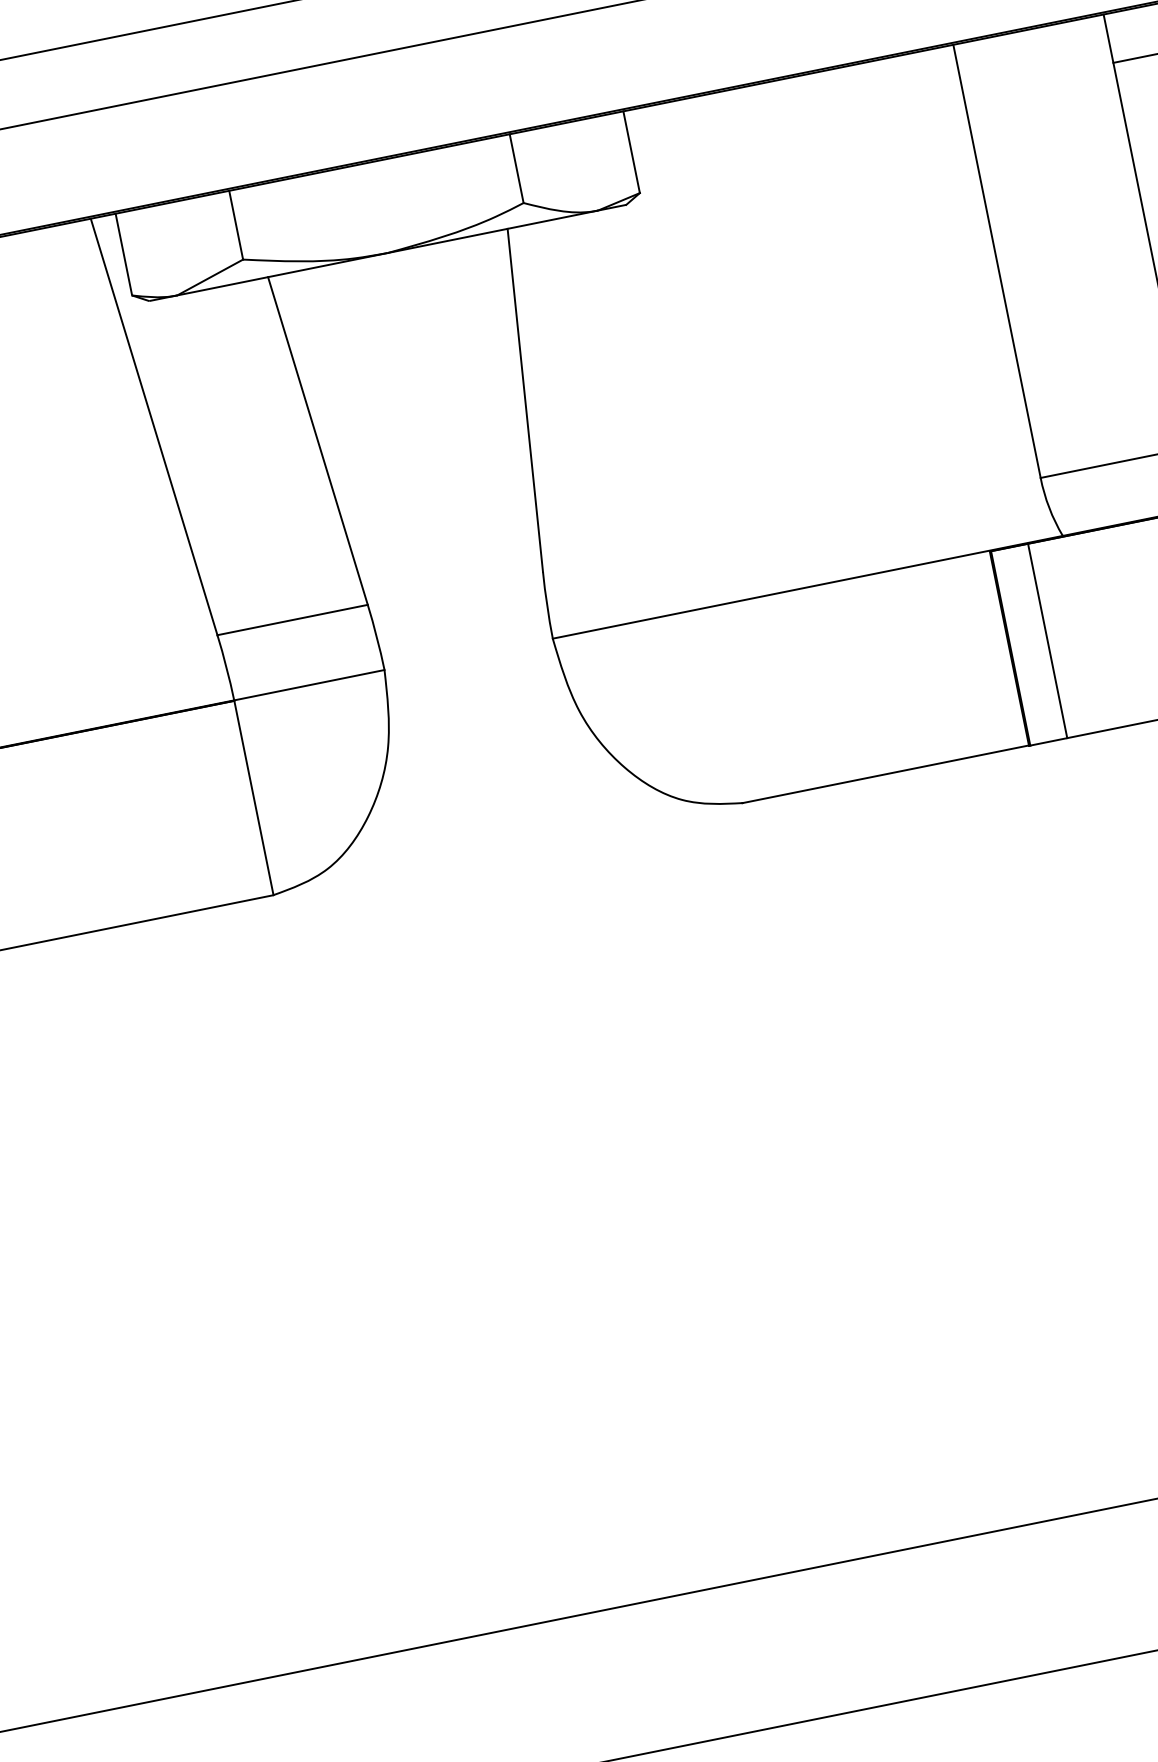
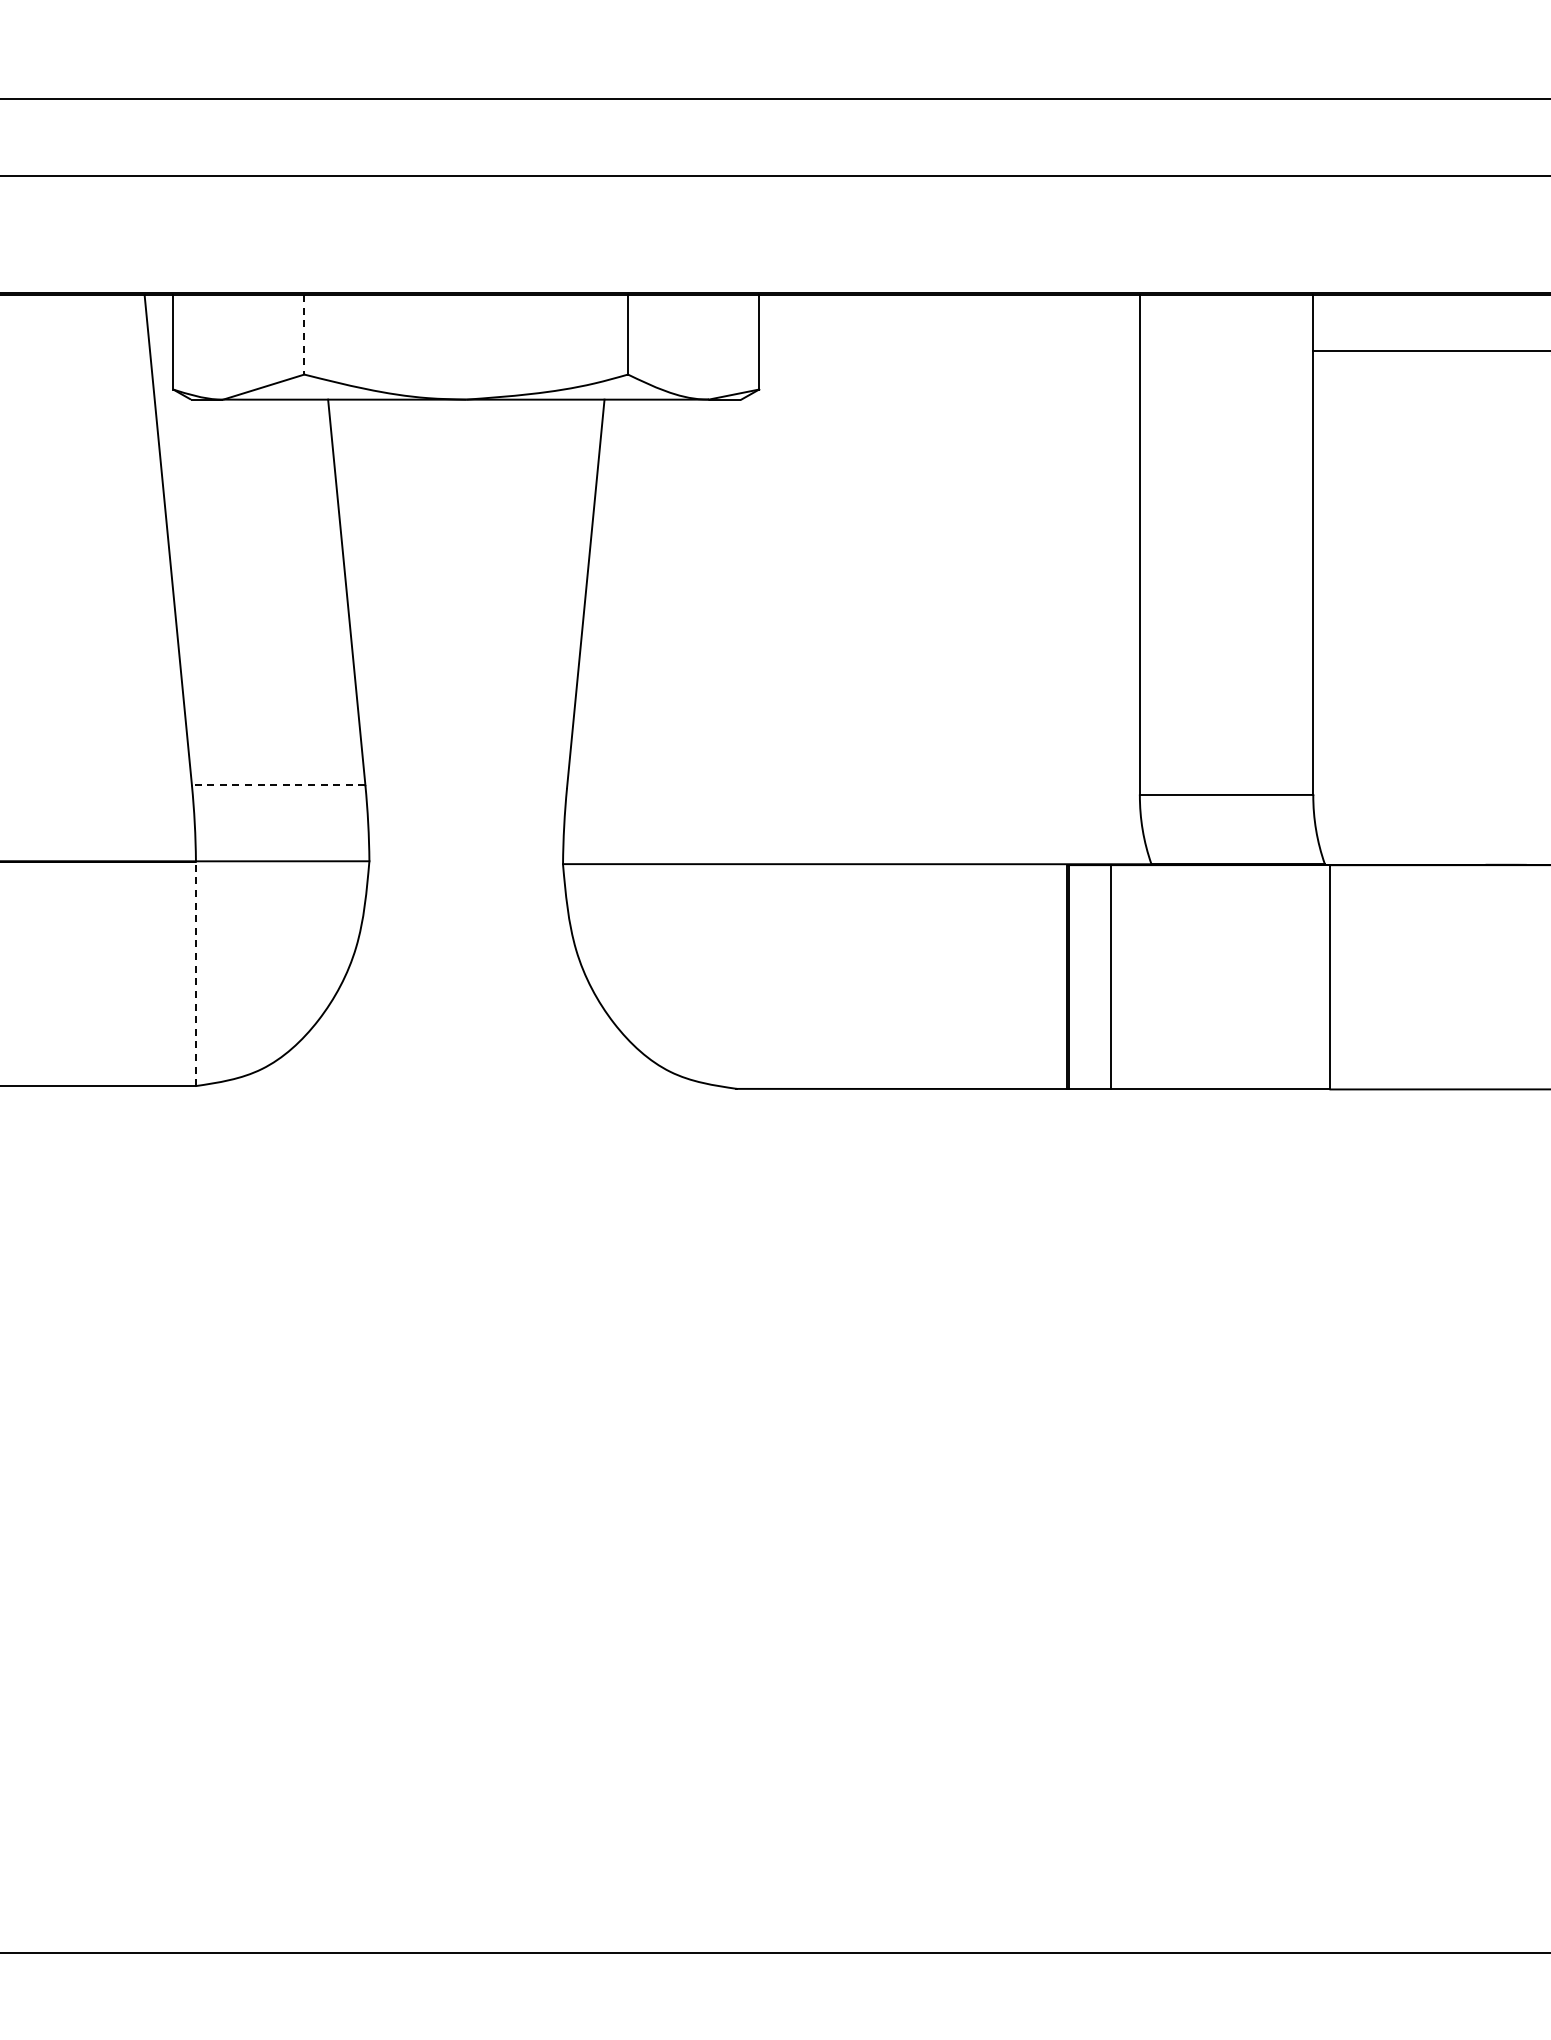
line: (236, 224) -> (304, 334), solid -> dashed
line: (292, 620) -> (278, 785), solid -> dashed
line: (254, 797) -> (196, 973), solid -> dashed

